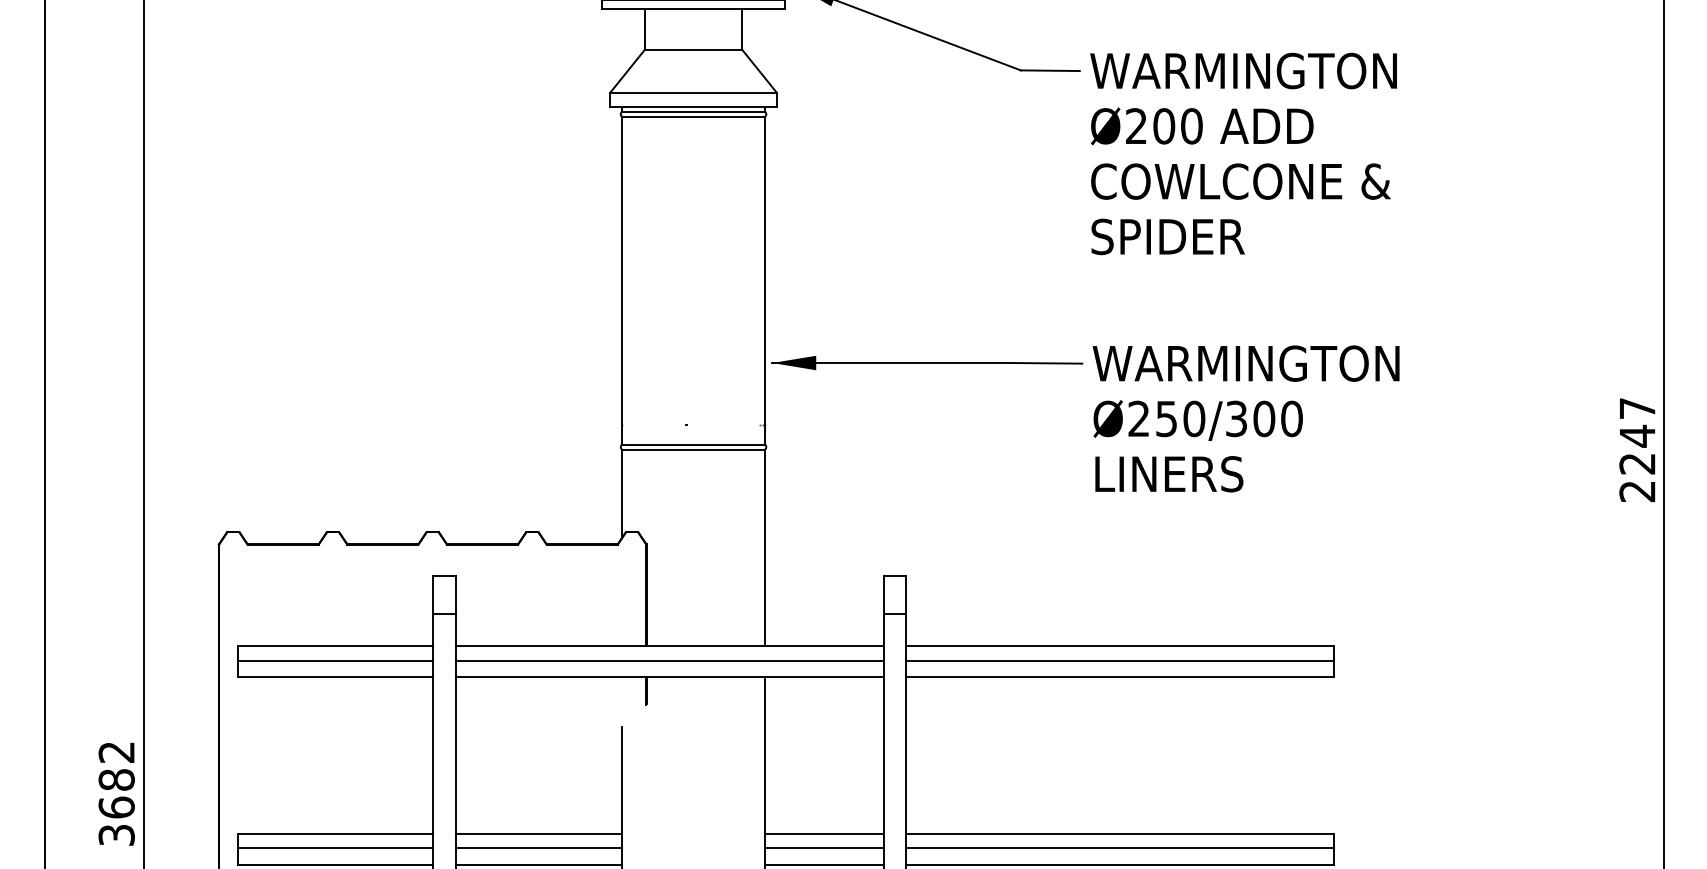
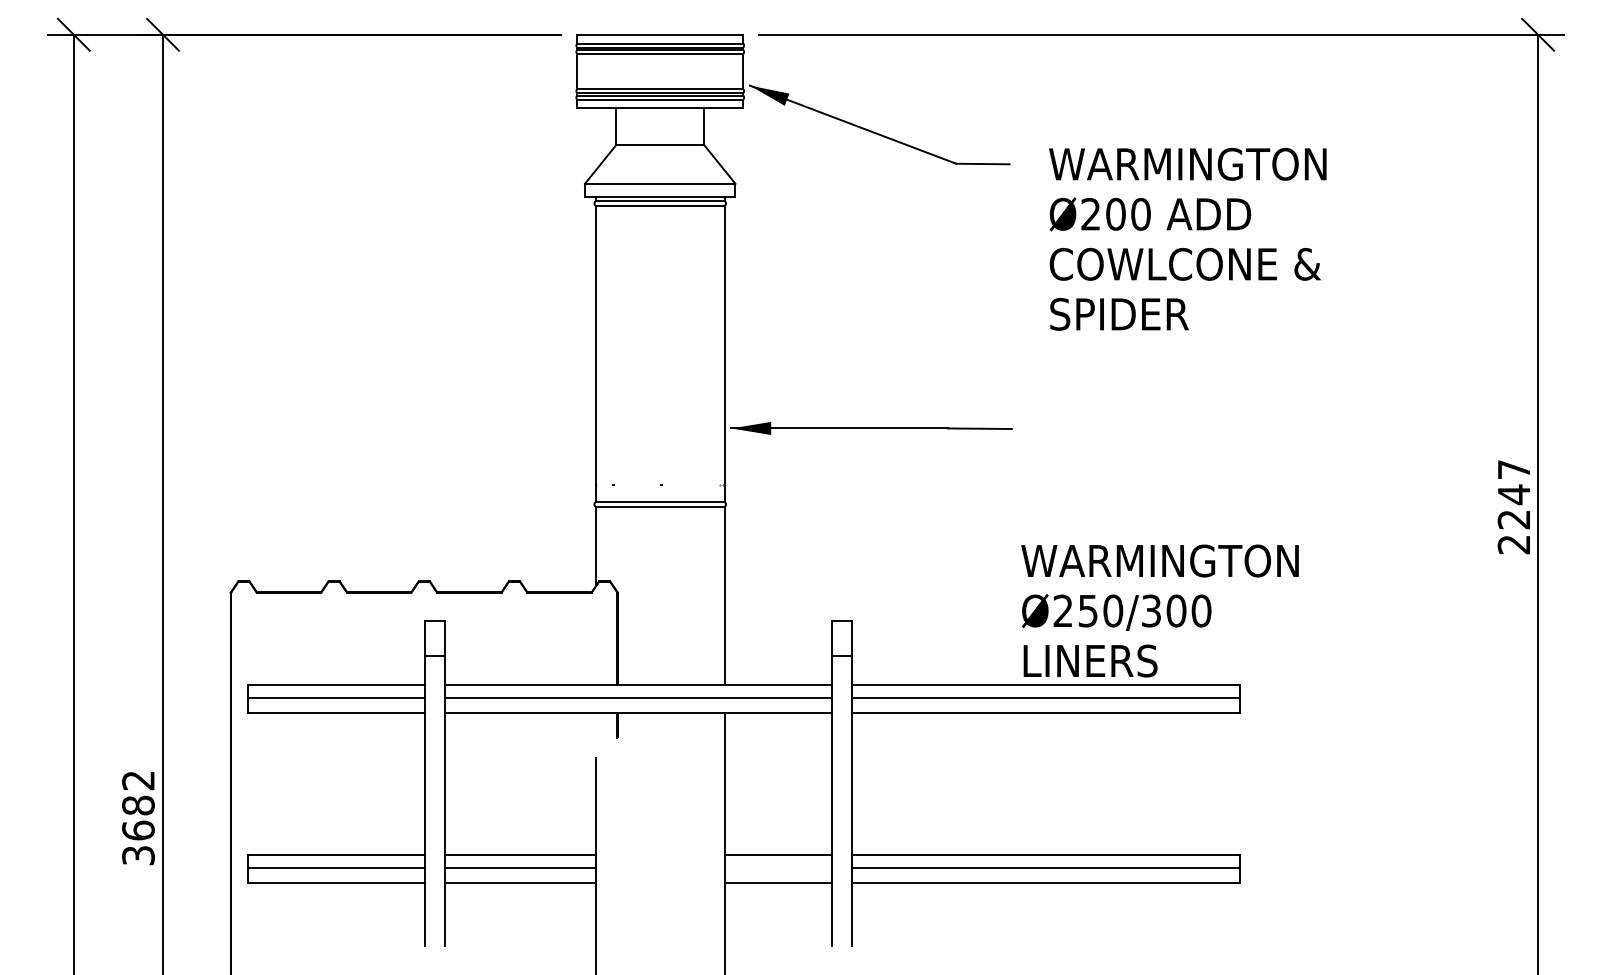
text: (1243, 153) -> (1187, 238), moved
text: (1245, 418) -> (1159, 610), moved
line: (824, 848) -> (778, 867), removed

